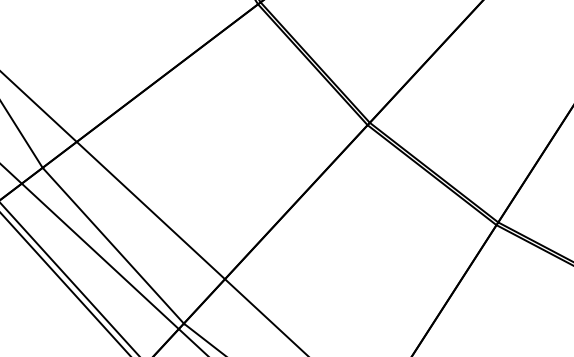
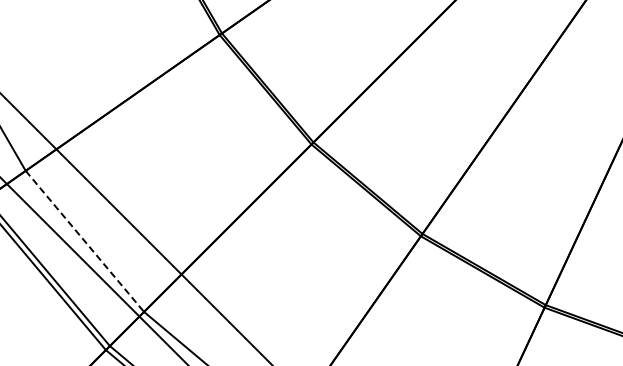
line: (113, 245) -> (85, 241), solid -> dashed

